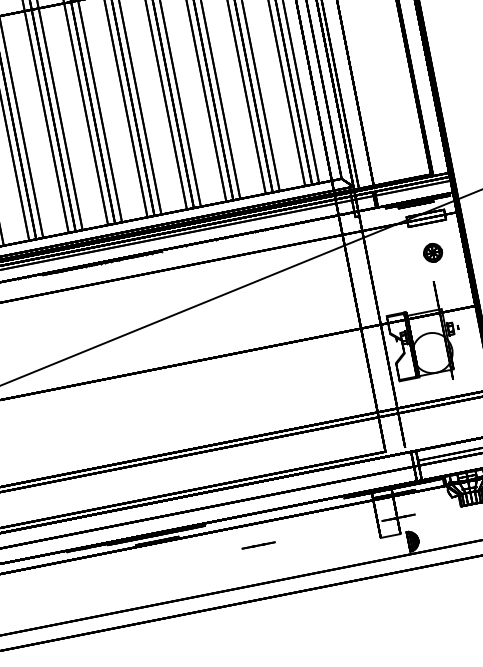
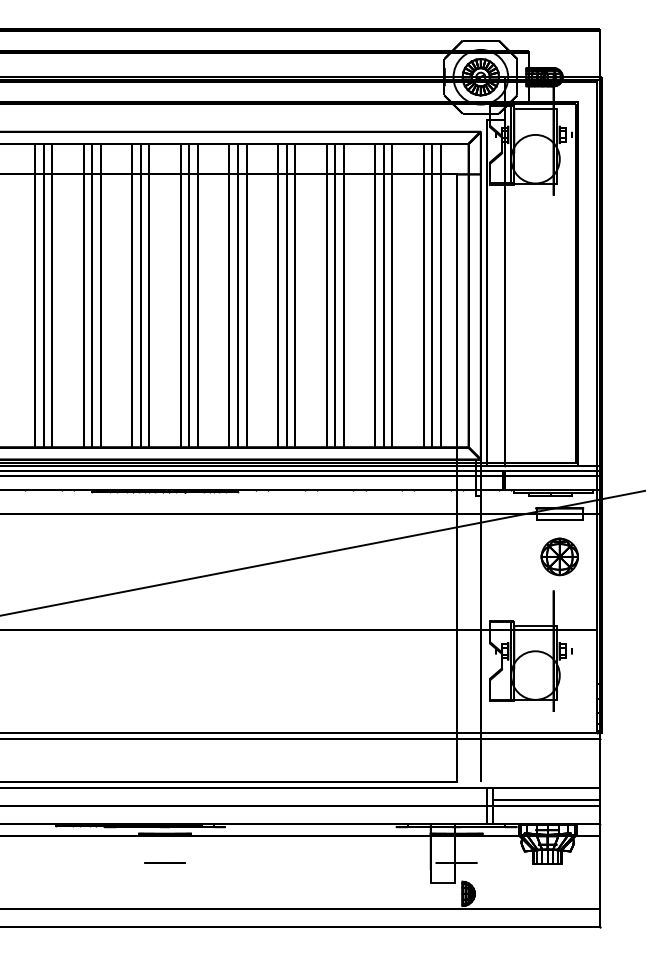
part: (432, 252) -> (559, 556), size x1.67
line: (258, 545) -> (164, 862), moved

